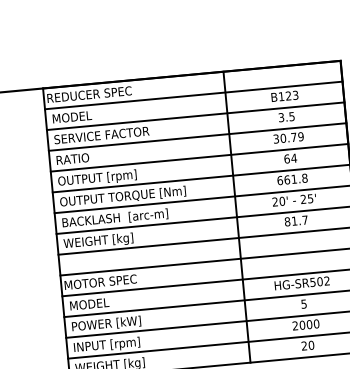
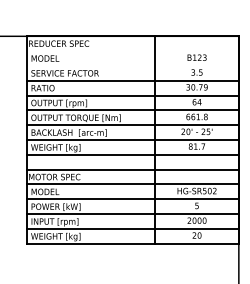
line: (193, 96) -> (132, 51), removed
line: (195, 115) -> (132, 65), removed

